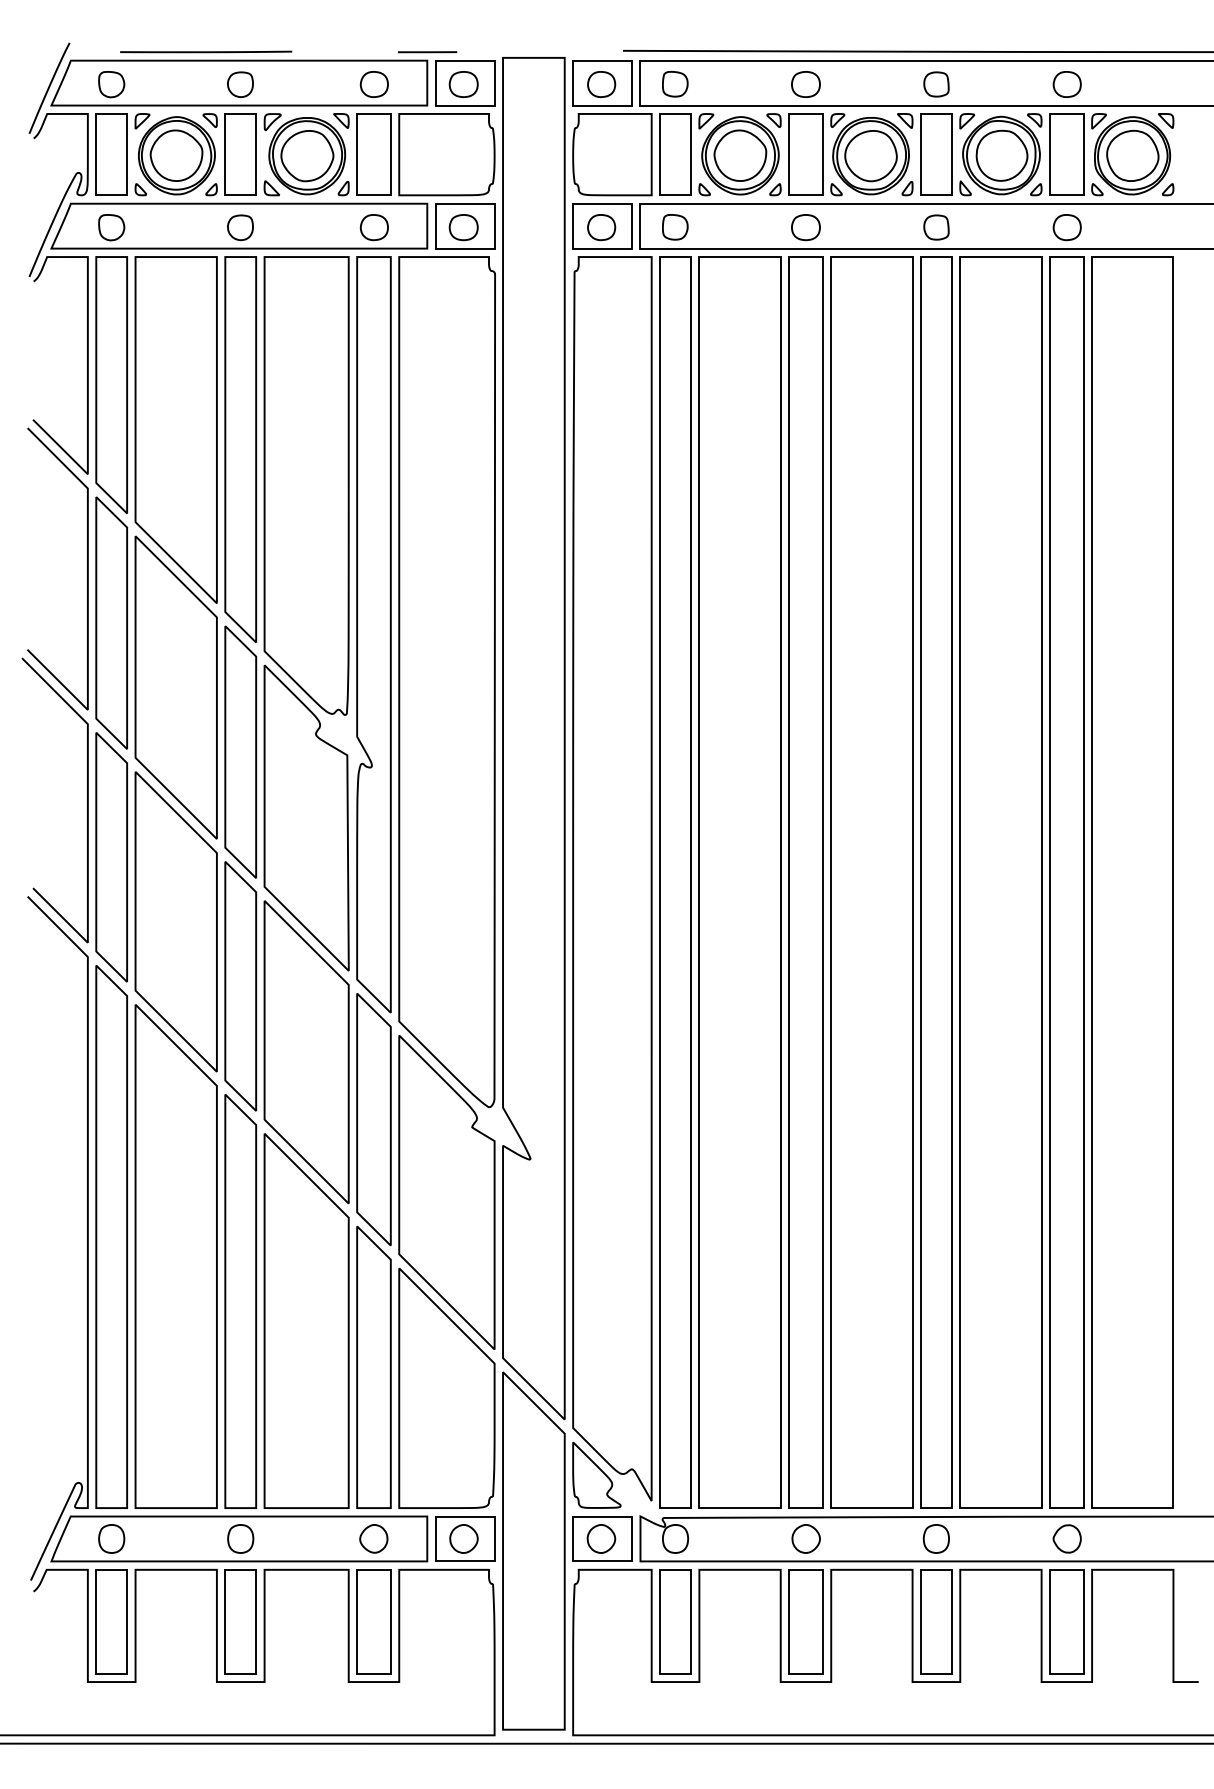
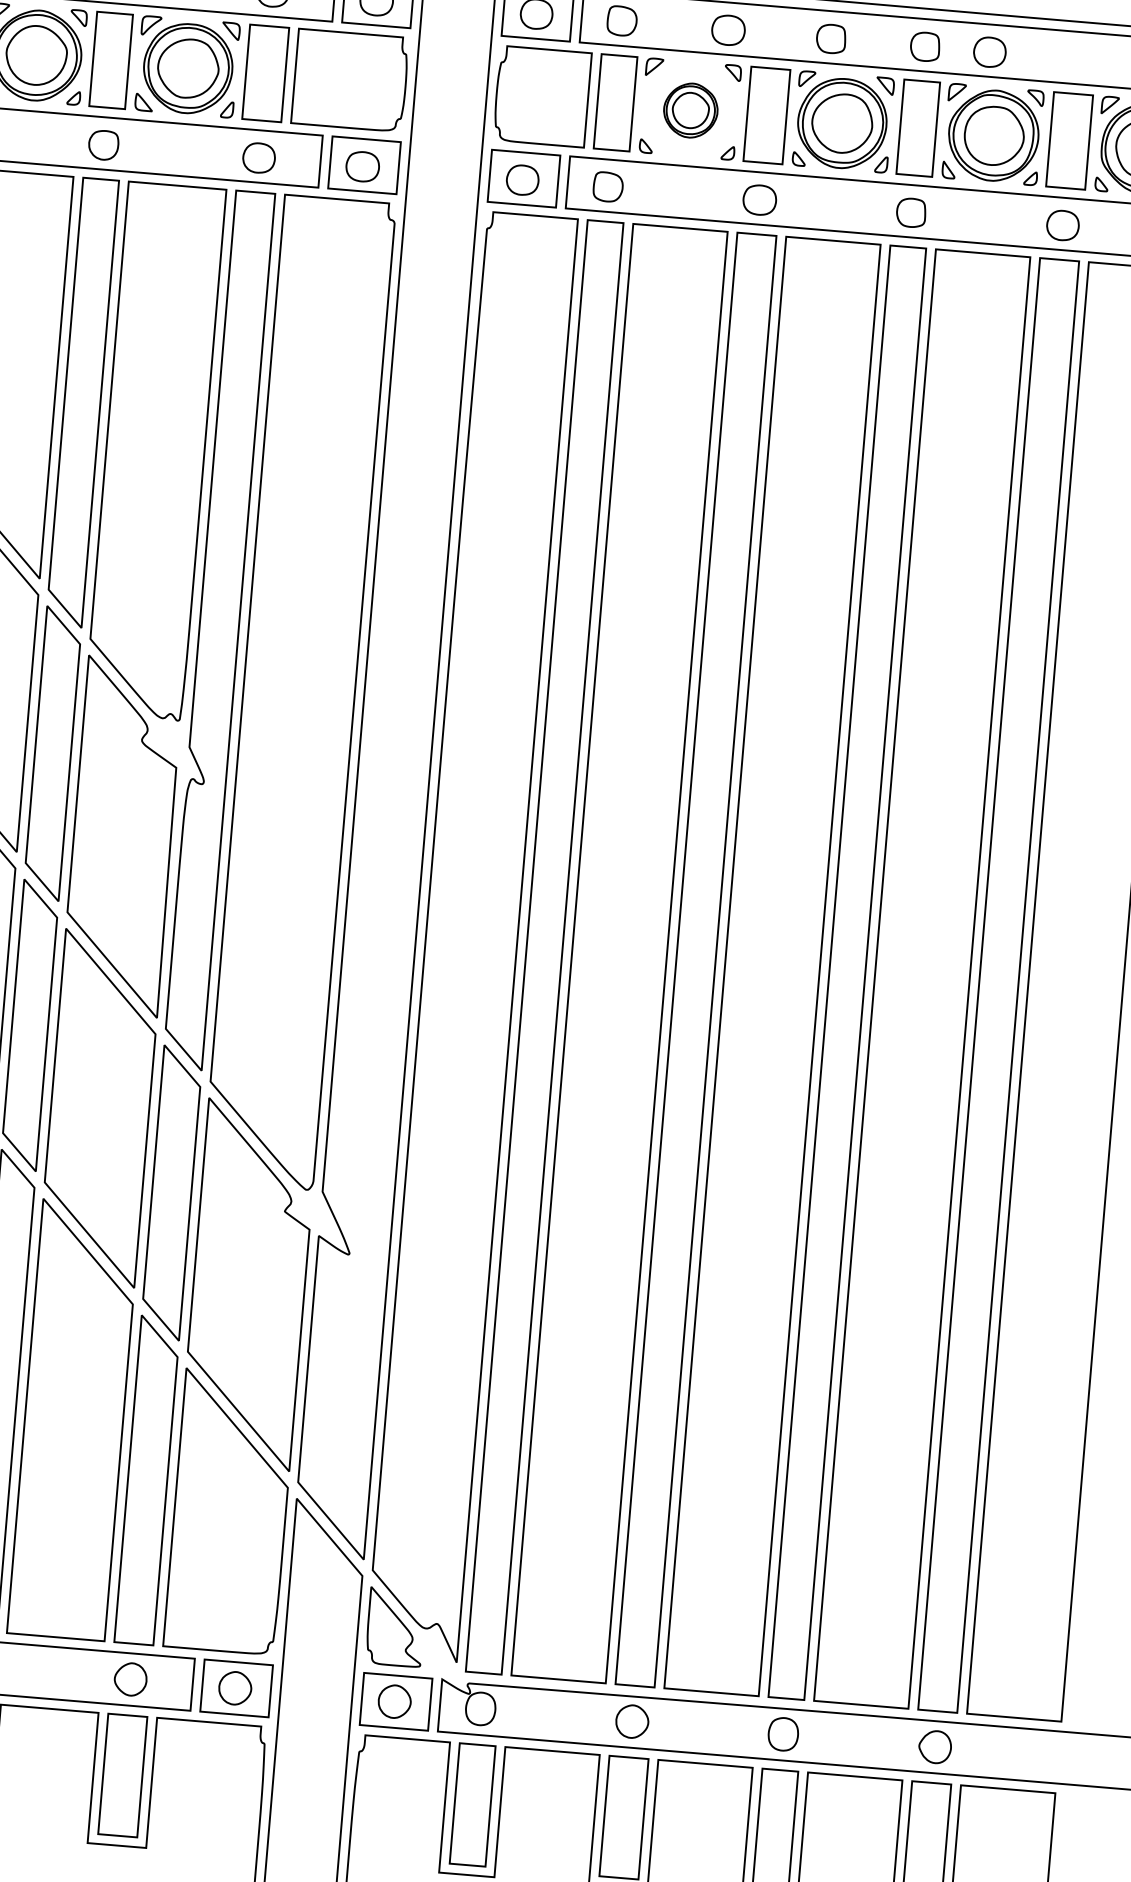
part: (805, 84) -> (727, 30), moved
part: (855, 84) -> (831, 38), added
part: (1066, 84) -> (989, 52), moved
part: (740, 155) -> (690, 110), size x0.6

